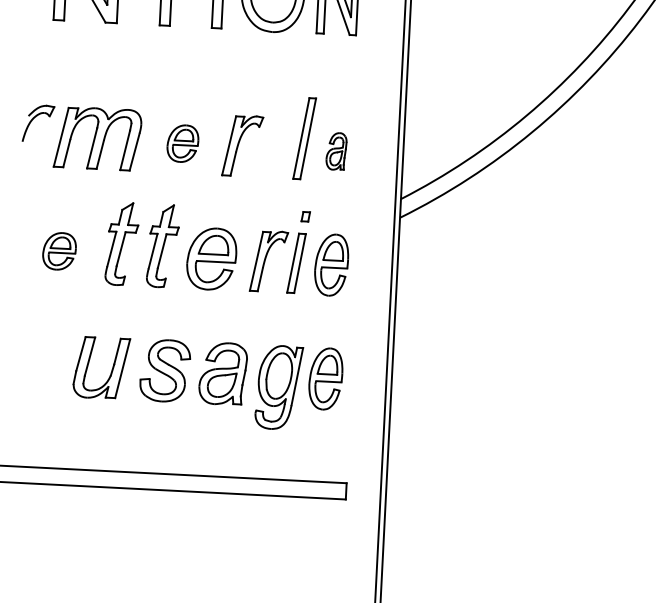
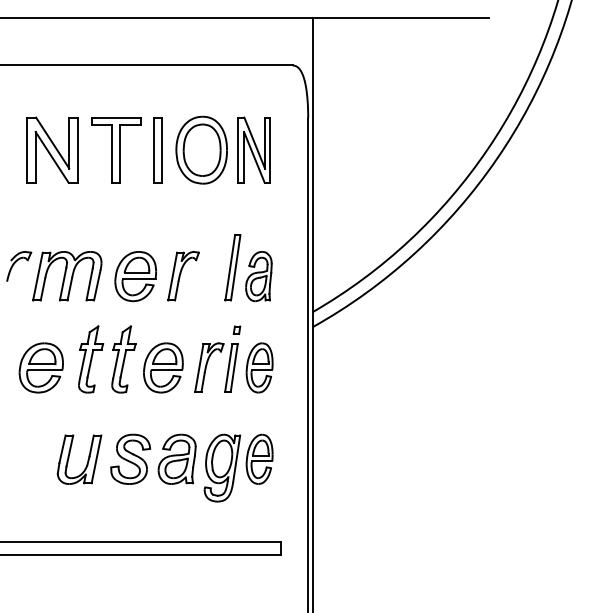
part: (182, 143) -> (135, 276), size x1.67
part: (335, 151) -> (258, 276), size x1.67
part: (58, 250) -> (40, 367), size x1.67

